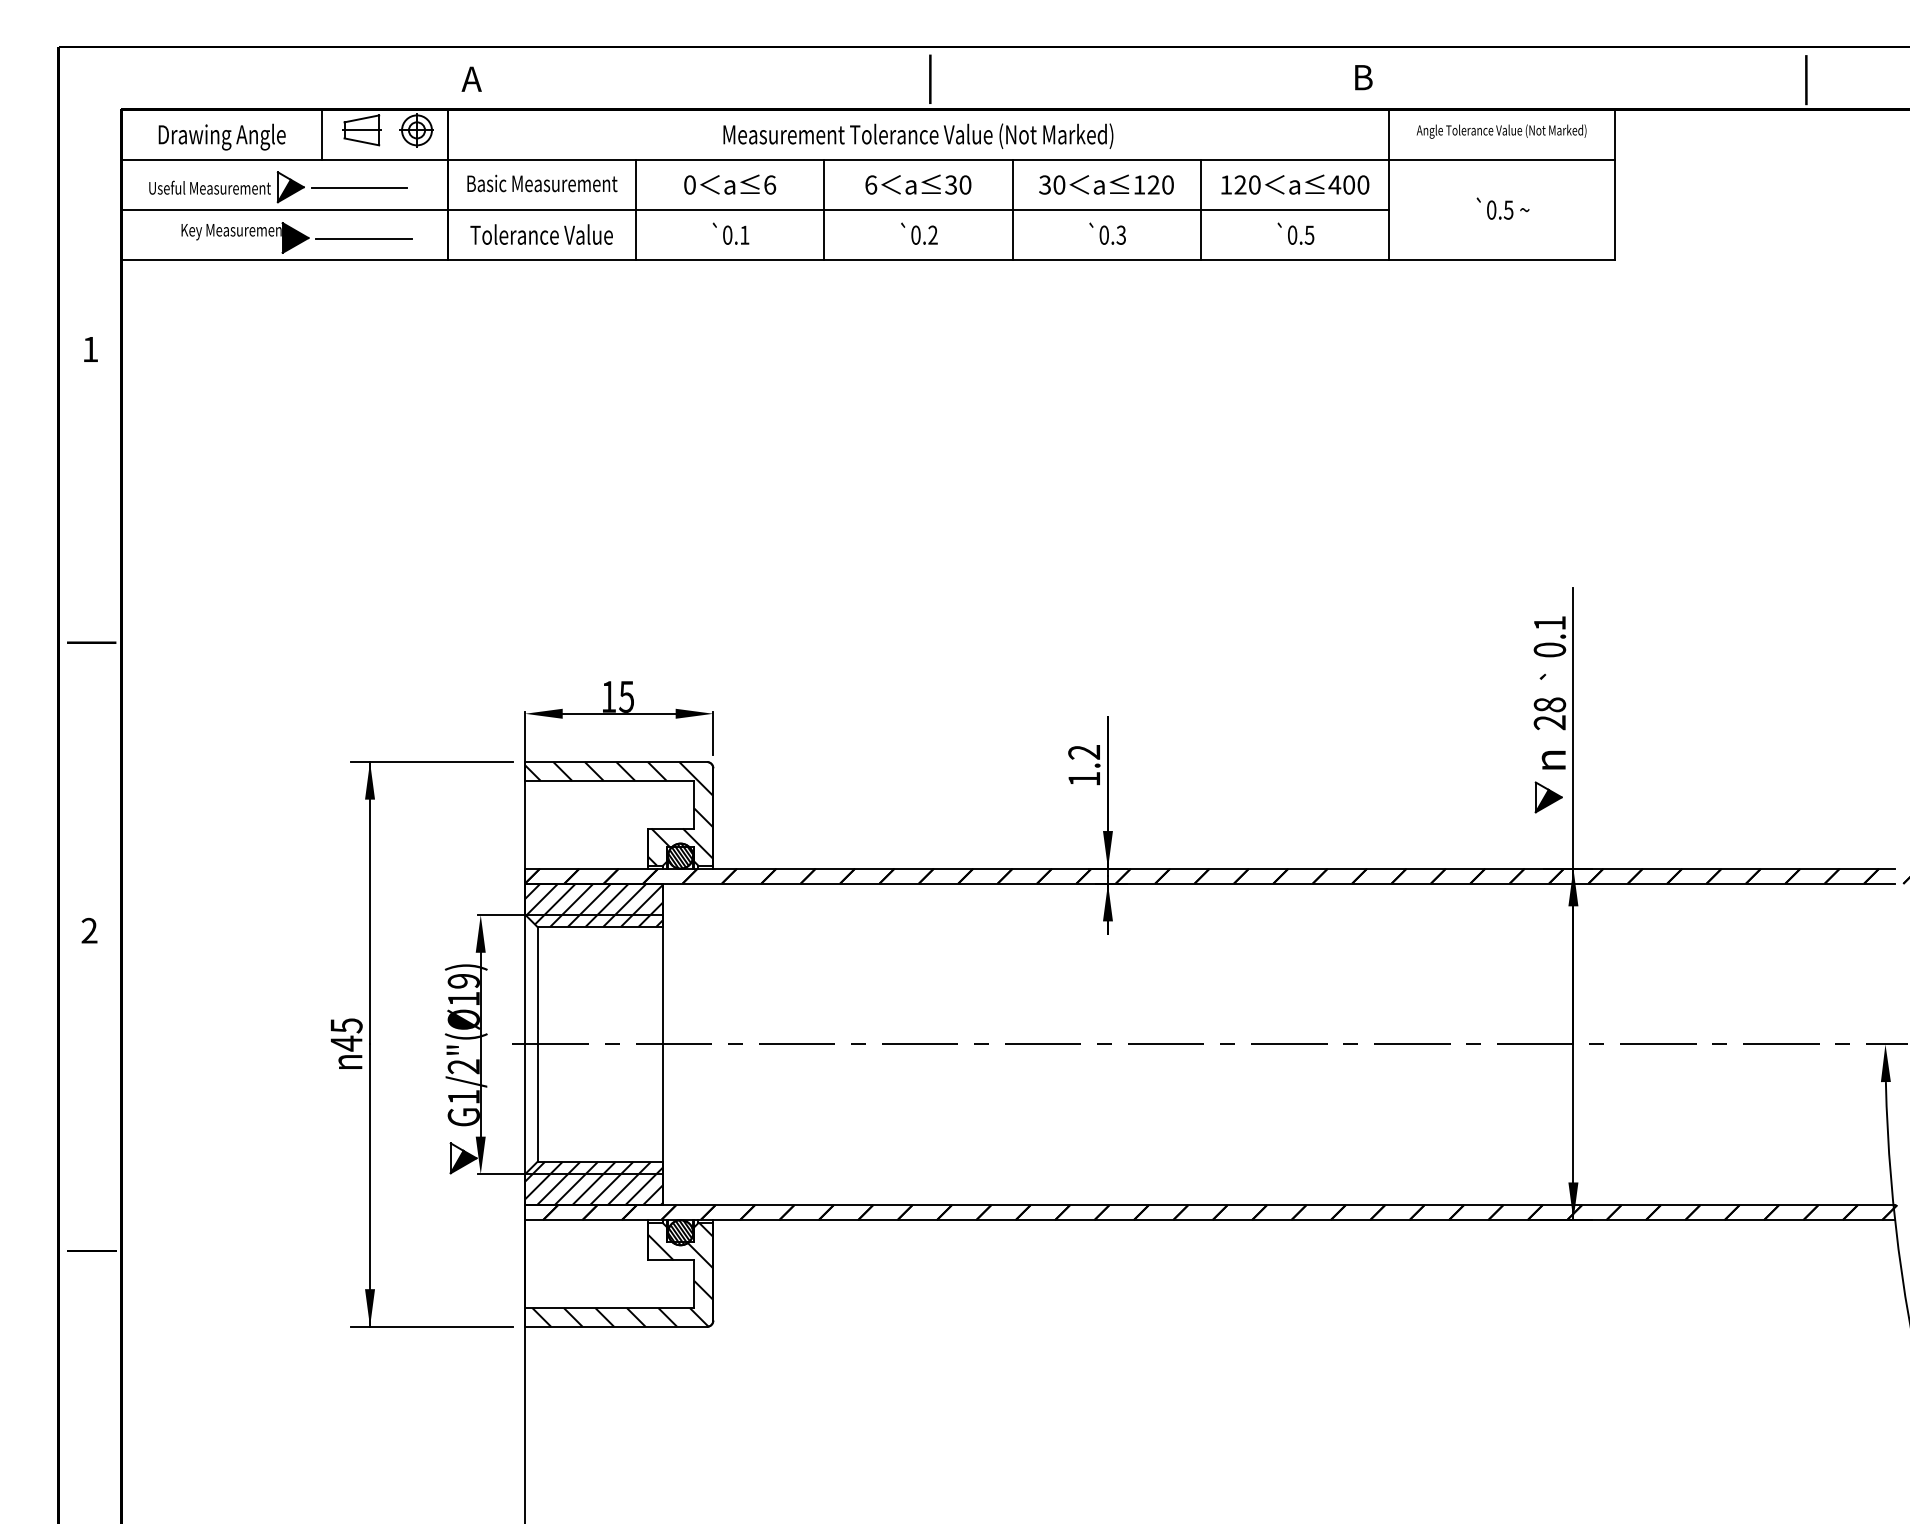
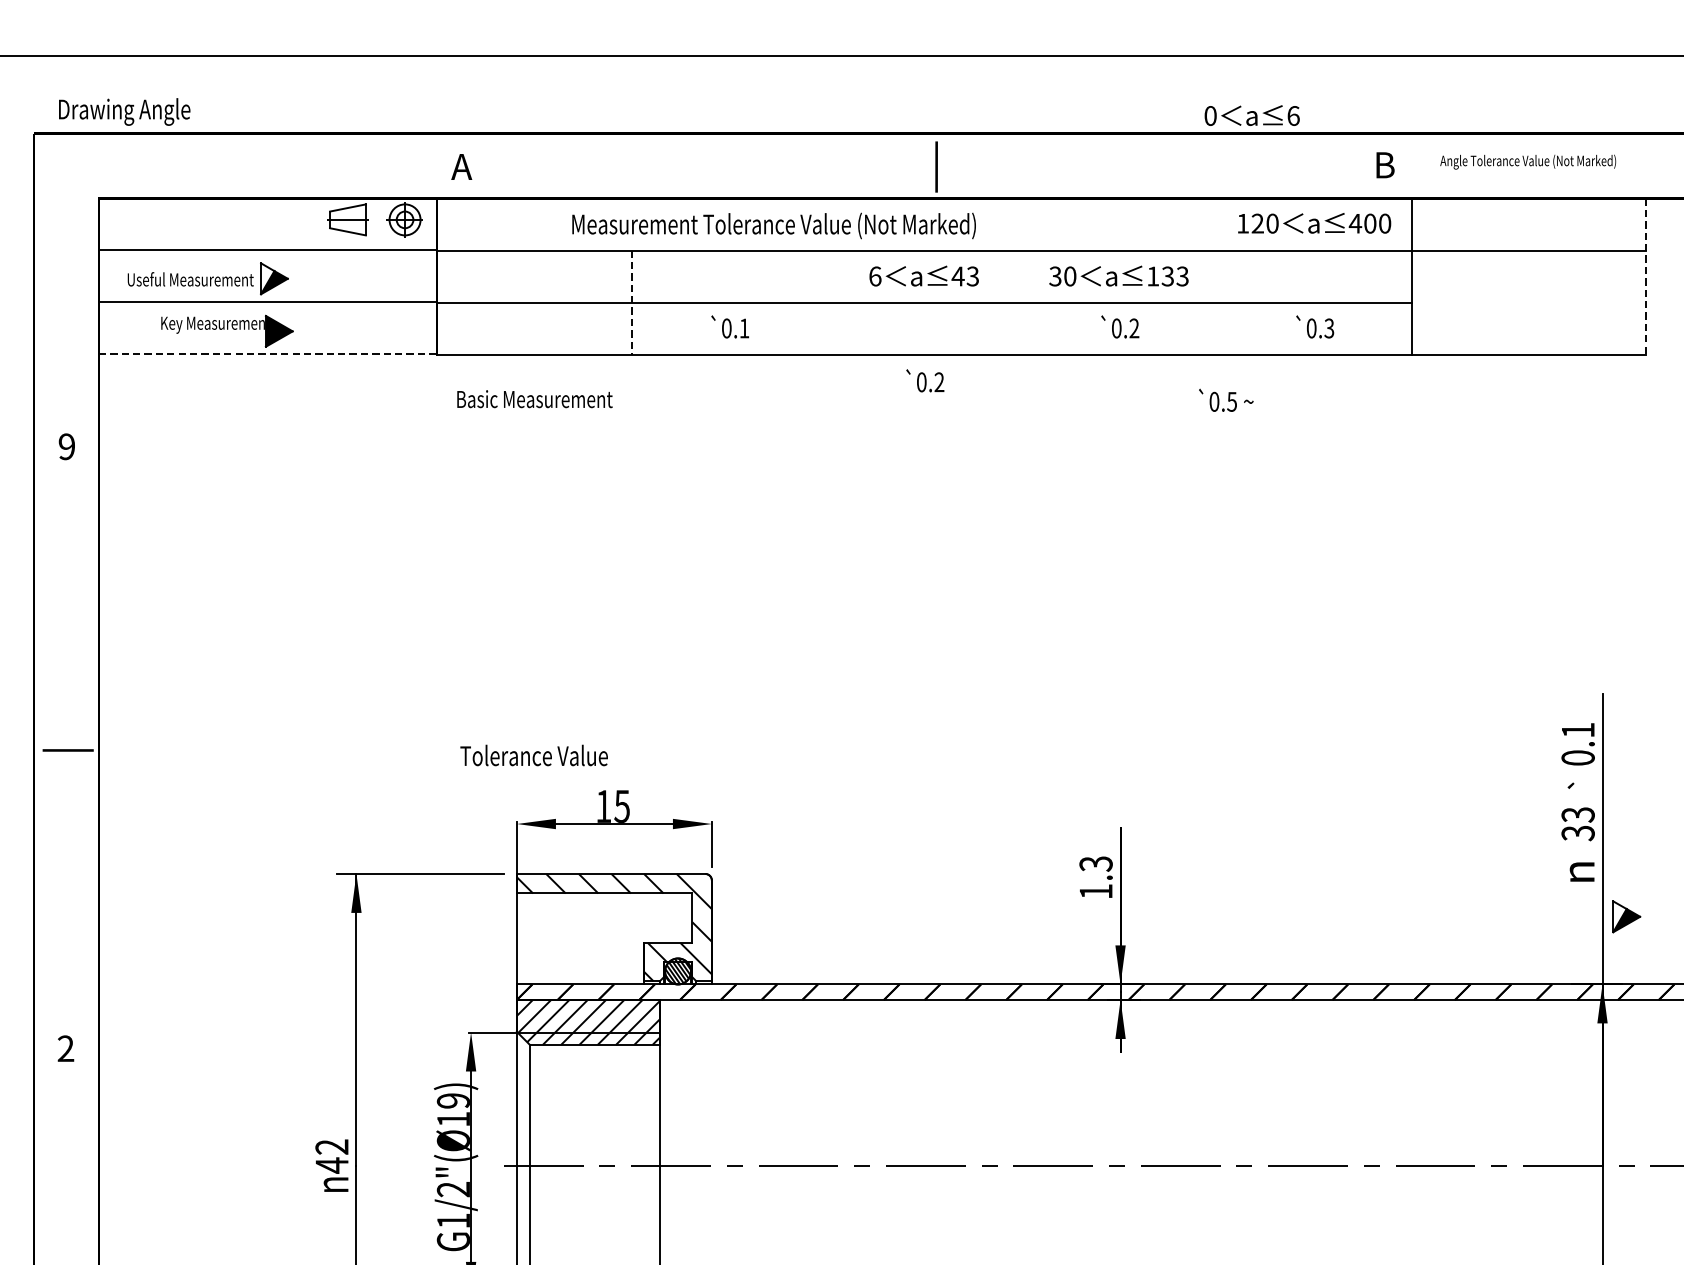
text: (1501, 131) -> (1528, 162), moved
line: (322, 134) -> (307, 224), removed
text: (918, 135) -> (774, 225), moved
text: (221, 136) -> (123, 111), moved
text: (542, 183) -> (535, 399), moved
text: (730, 184) -> (1252, 115), moved
text: (957, 184) -> (964, 275), 30 -> 43
text: (1160, 184) -> (1174, 275), 120 -> 133
text: (1295, 184) -> (1314, 223), moved
line: (1615, 185) -> (1646, 276), solid -> dashed
line: (358, 187) -> (344, 279), removed
text: (1502, 208) -> (1225, 400), moved
line: (824, 209) -> (827, 301), removed
line: (1012, 209) -> (1021, 301), removed
line: (1200, 209) -> (1216, 301), removed
line: (635, 210) -> (631, 302), solid -> dashed
text: (919, 233) -> (925, 380), moved
text: (541, 234) -> (533, 755), moved
text: (1309, 234) -> (1329, 327), 0.5 -> 0.3
text: (1121, 235) -> (1134, 328), 0.3 -> 0.2
line: (363, 239) -> (349, 332), removed
line: (284, 260) -> (267, 354), solid -> dashed
text: (90, 349) -> (66, 446), 1 -> 9
text: (1549, 713) -> (1577, 823), 28 -> 33
text: (1084, 752) -> (1096, 864), 1.2 -> 1.3
part: (1548, 797) -> (1626, 916), moved
text: (346, 1025) -> (332, 1146), 45 -> 42

